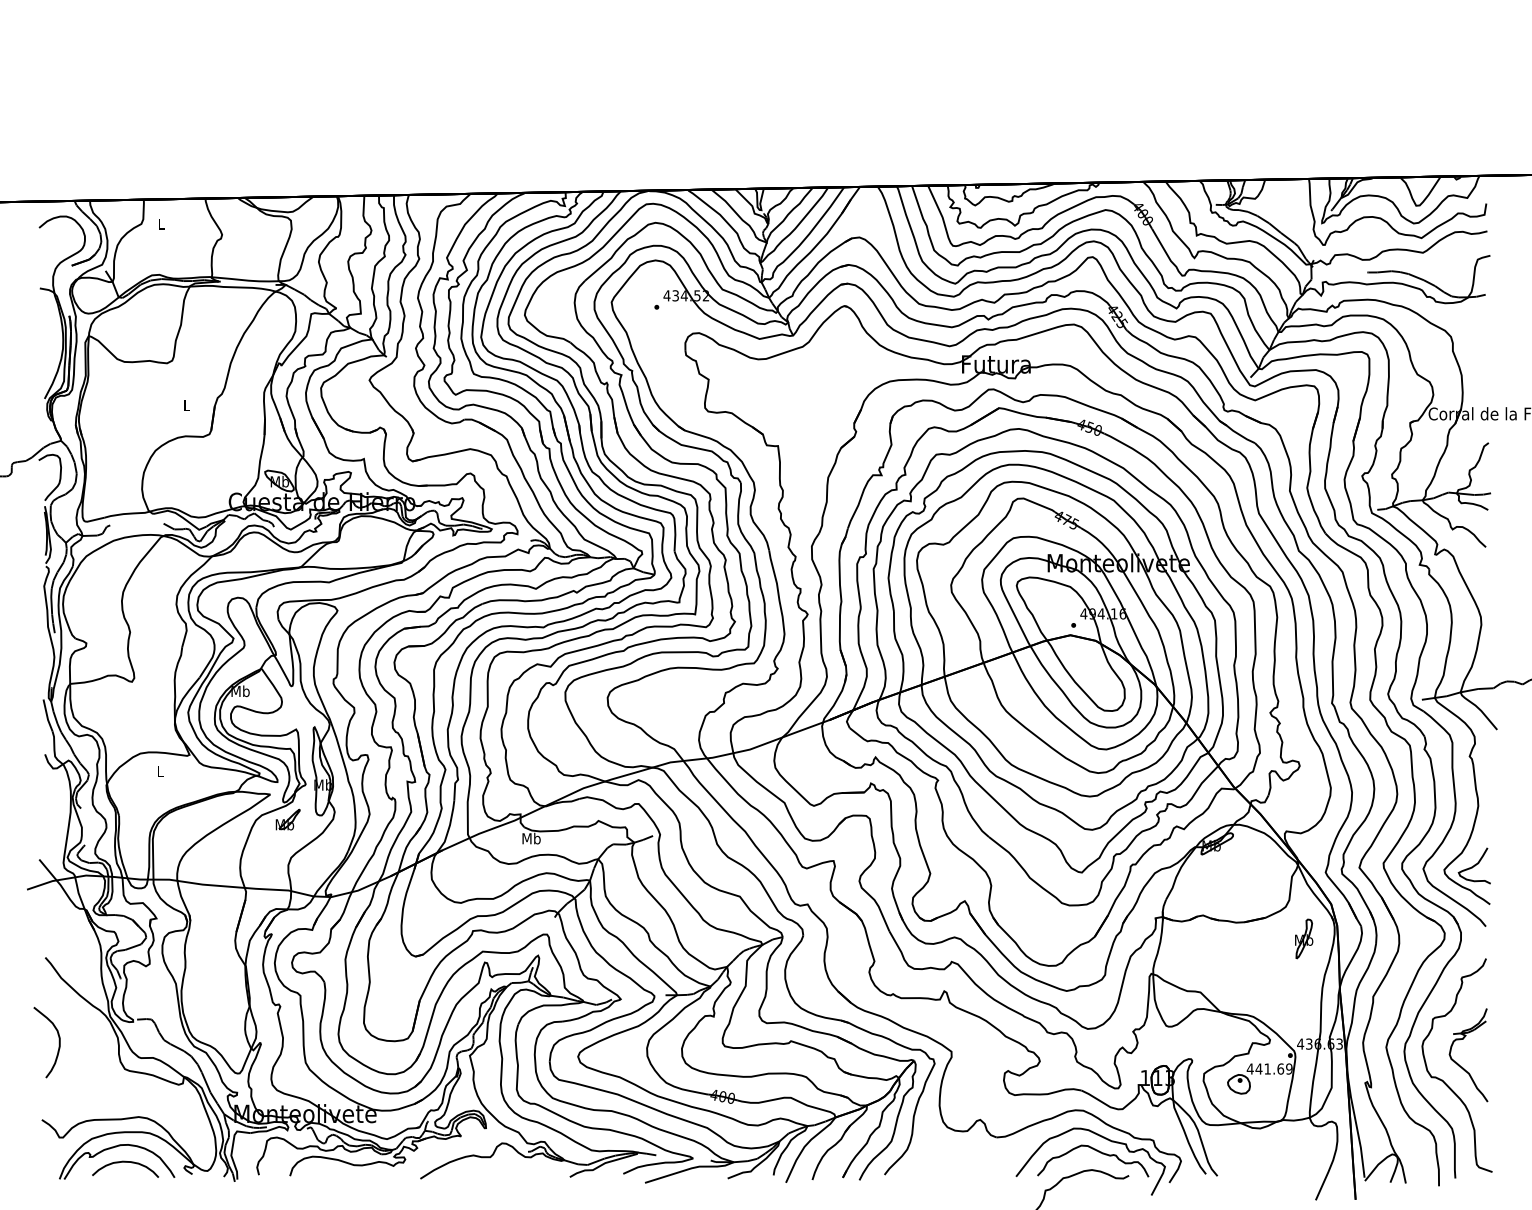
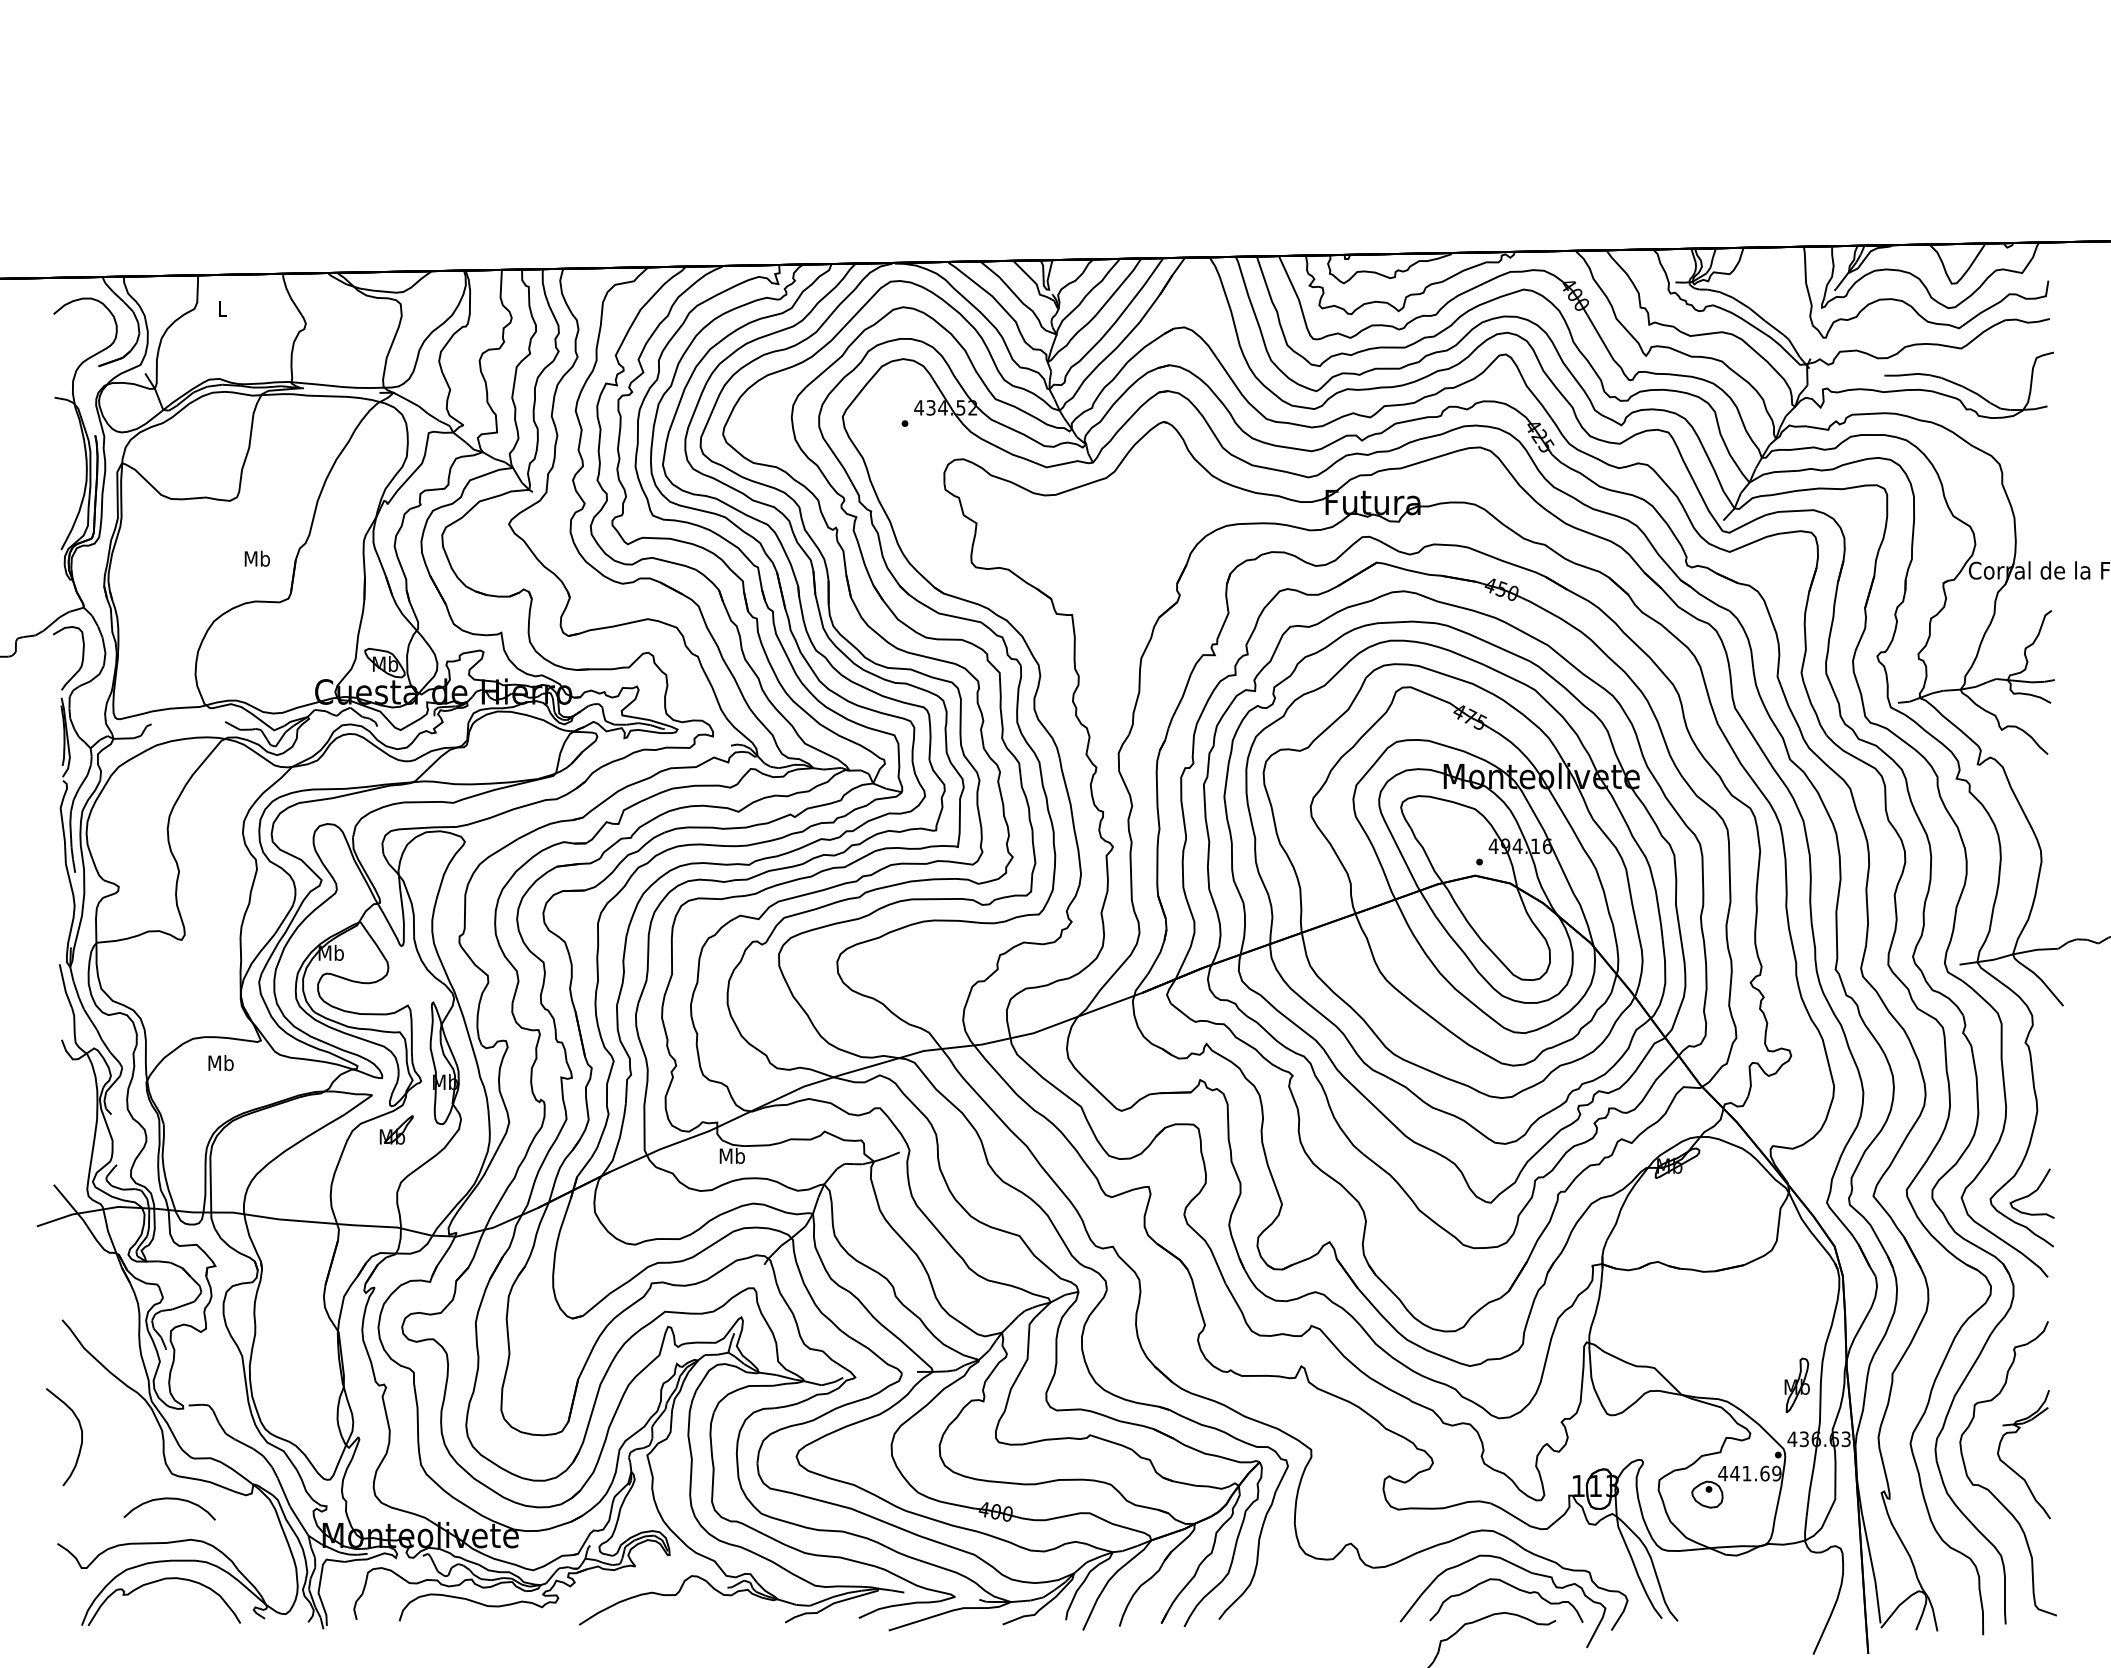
text: (186, 405) -> (256, 558), L -> Mb
text: (160, 771) -> (220, 1063), L -> Mb
part: (1303, 939) -> (1796, 1385), moved
curve: (125, 1162) -> (169, 1499), moved

